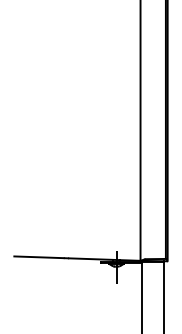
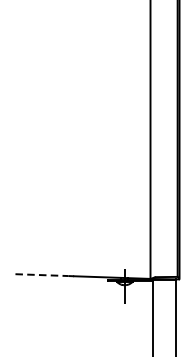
line: (39, 257) -> (42, 275), solid -> dashed

